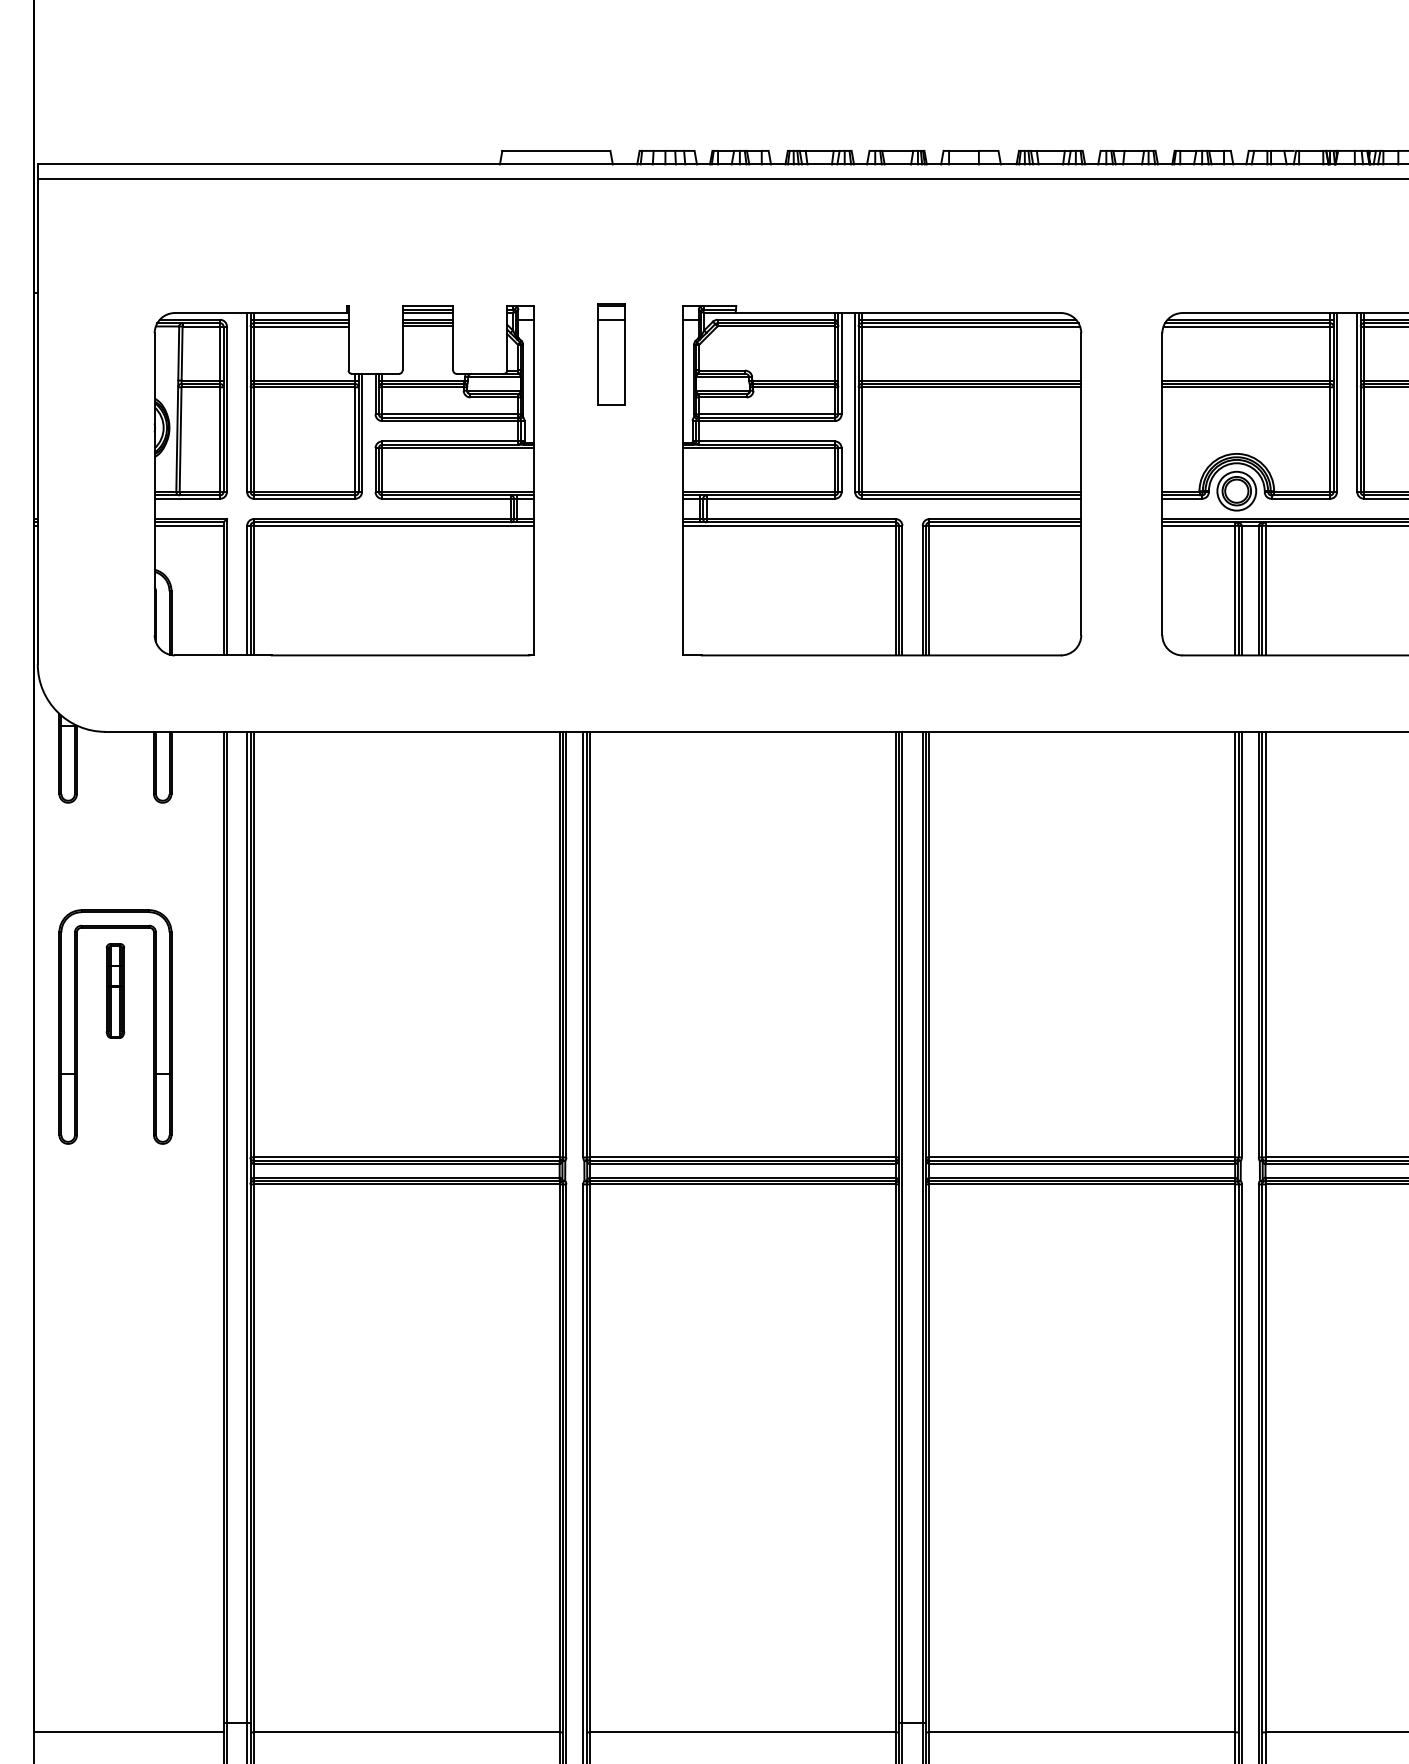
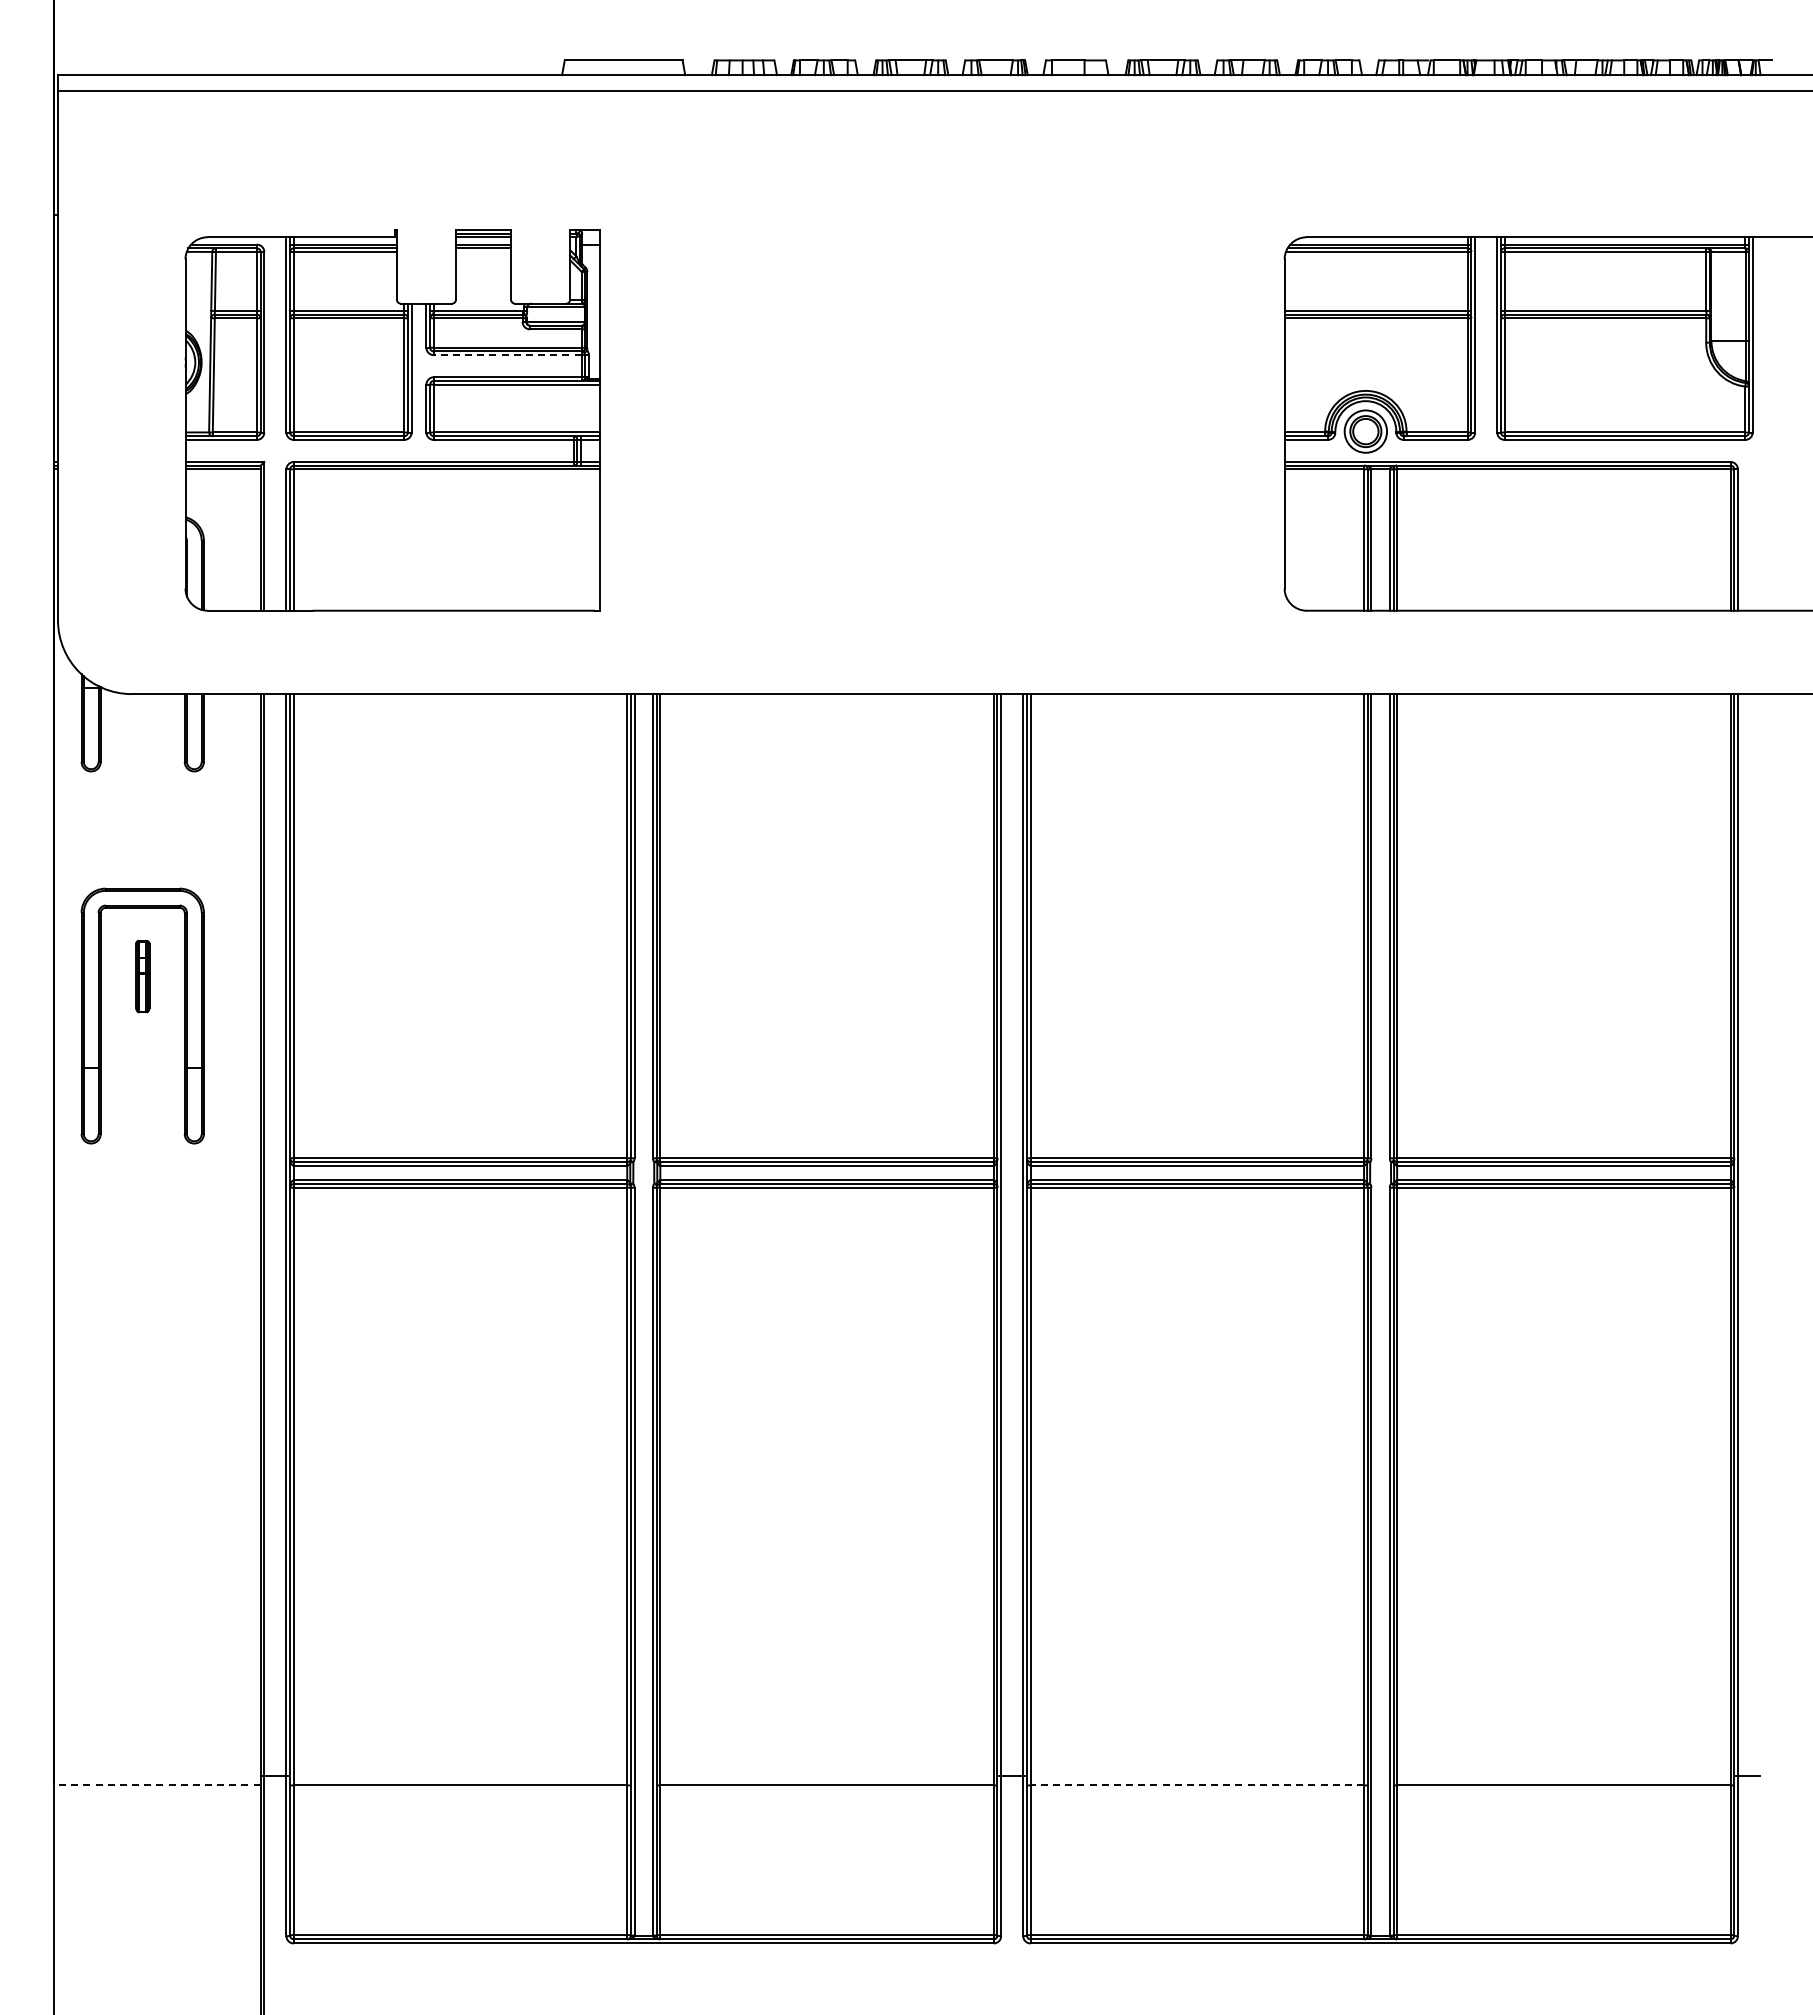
line: (427, 326) -> (483, 251), removed
part: (611, 354) -> (683, 282), removed
line: (449, 421) -> (507, 355), solid -> dashed
part: (882, 481) -> (979, 420), removed
part: (115, 990) -> (142, 976), size x0.7
line: (128, 1732) -> (157, 1785), solid -> dashed
line: (1082, 1732) -> (1197, 1785), solid -> dashed

